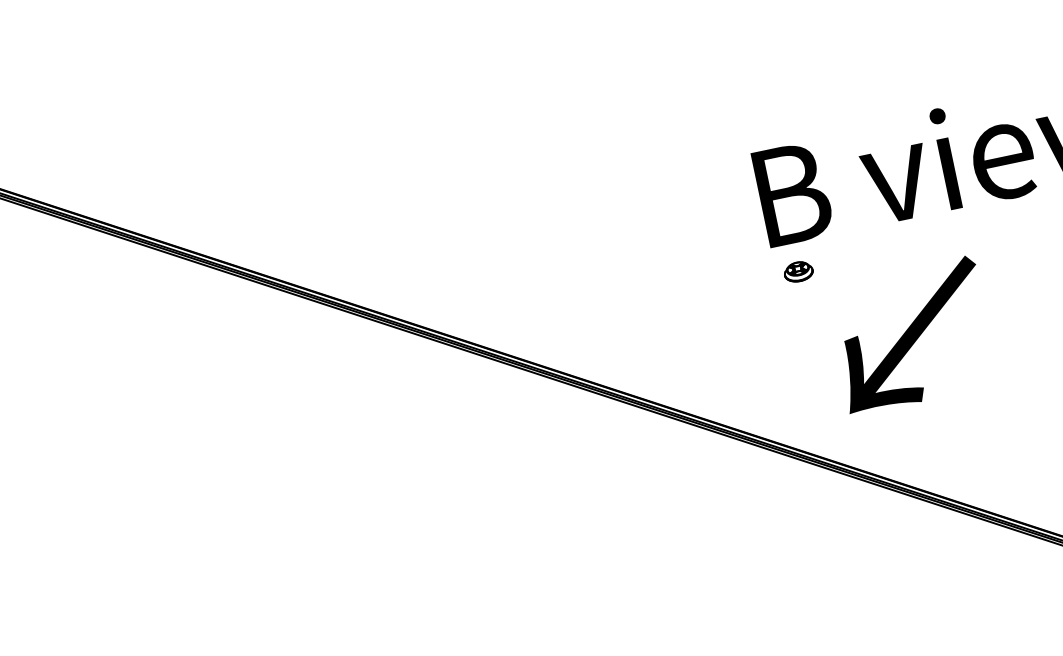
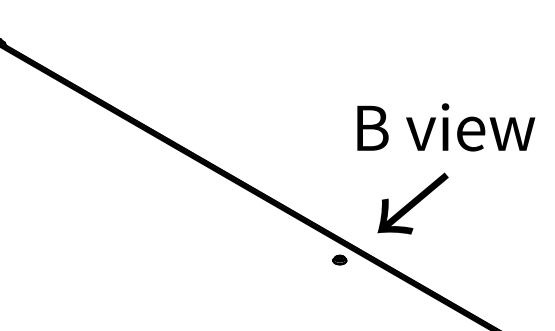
part: (797, 270) -> (339, 259), moved

